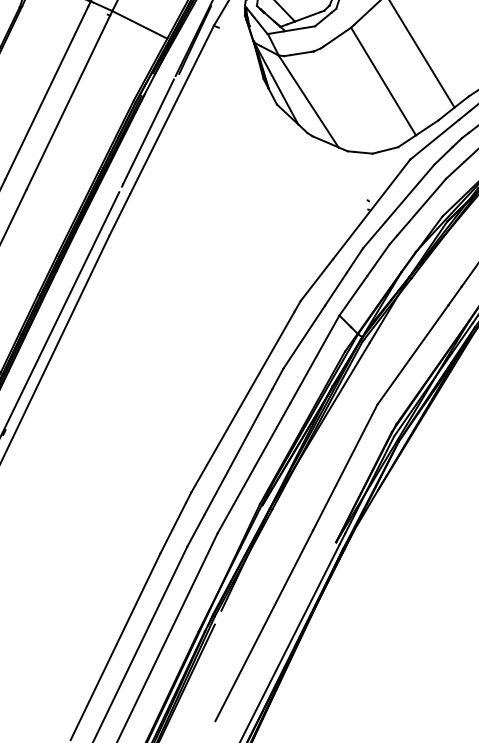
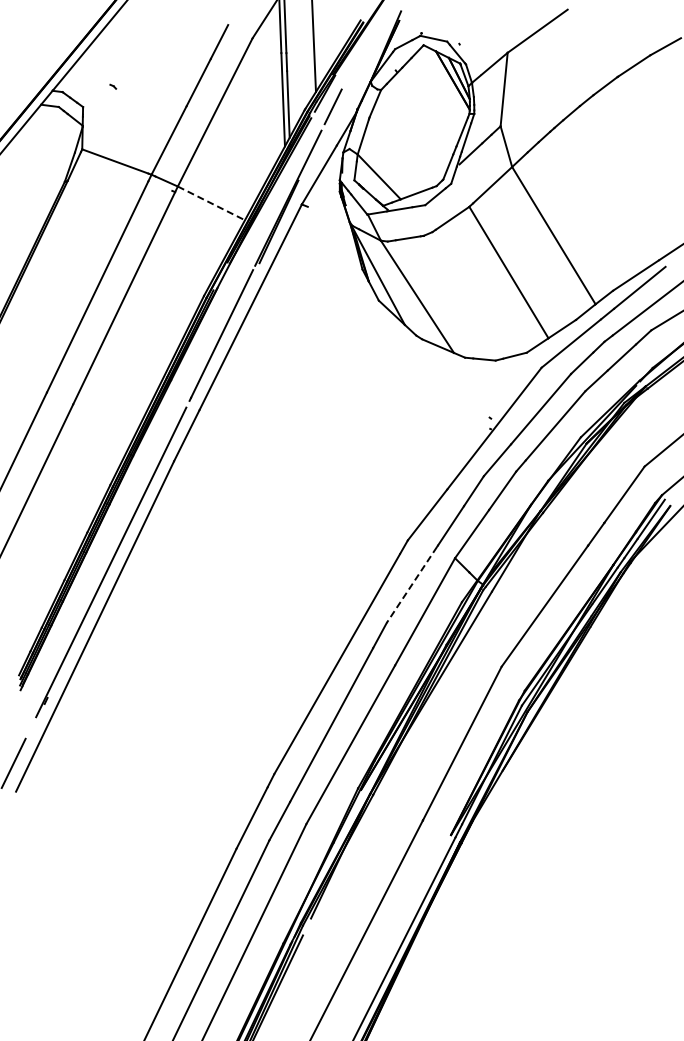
line: (139, 24) -> (211, 203), solid -> dashed
line: (303, 337) -> (411, 585), solid -> dashed

